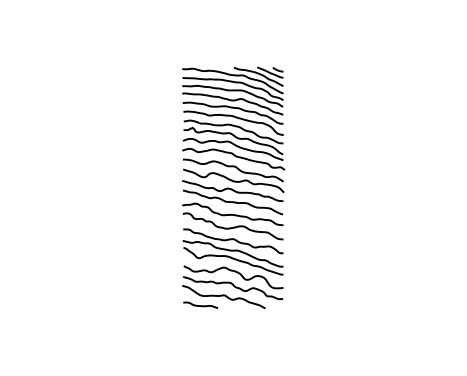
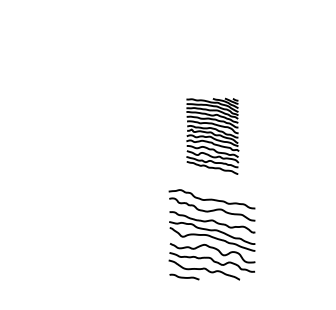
part: (233, 140) -> (212, 135), size x0.6

